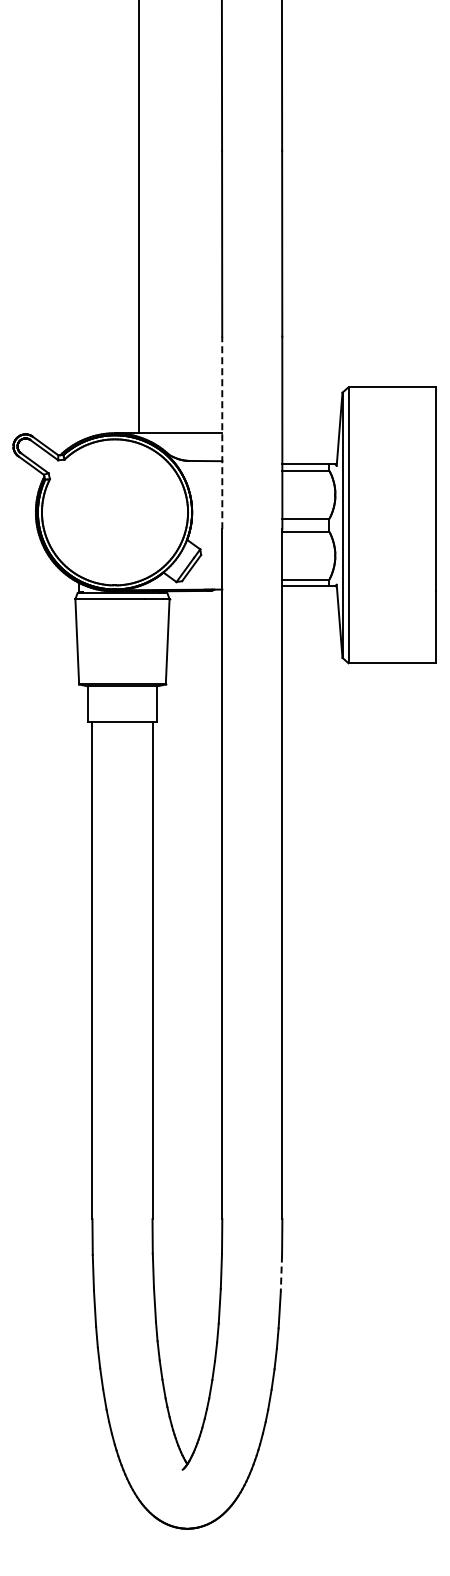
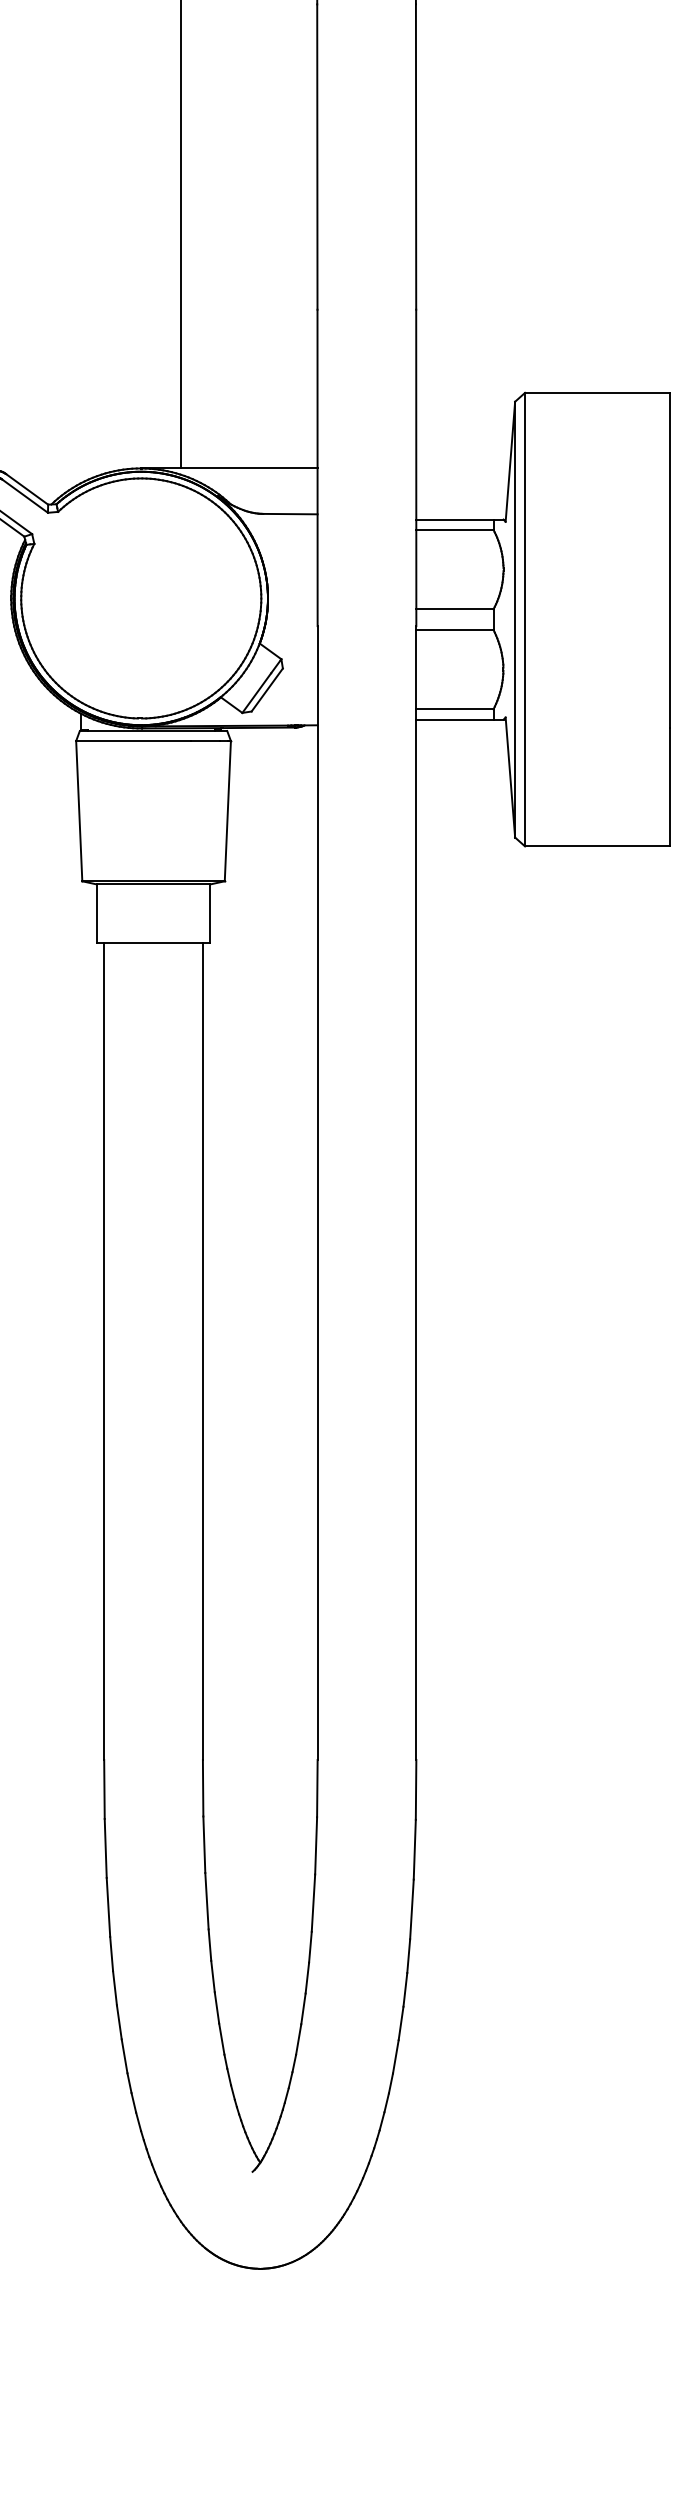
line: (222, 432) -> (317, 467), dashed -> solid
line: (281, 1274) -> (414, 1850), dashed -> solid

